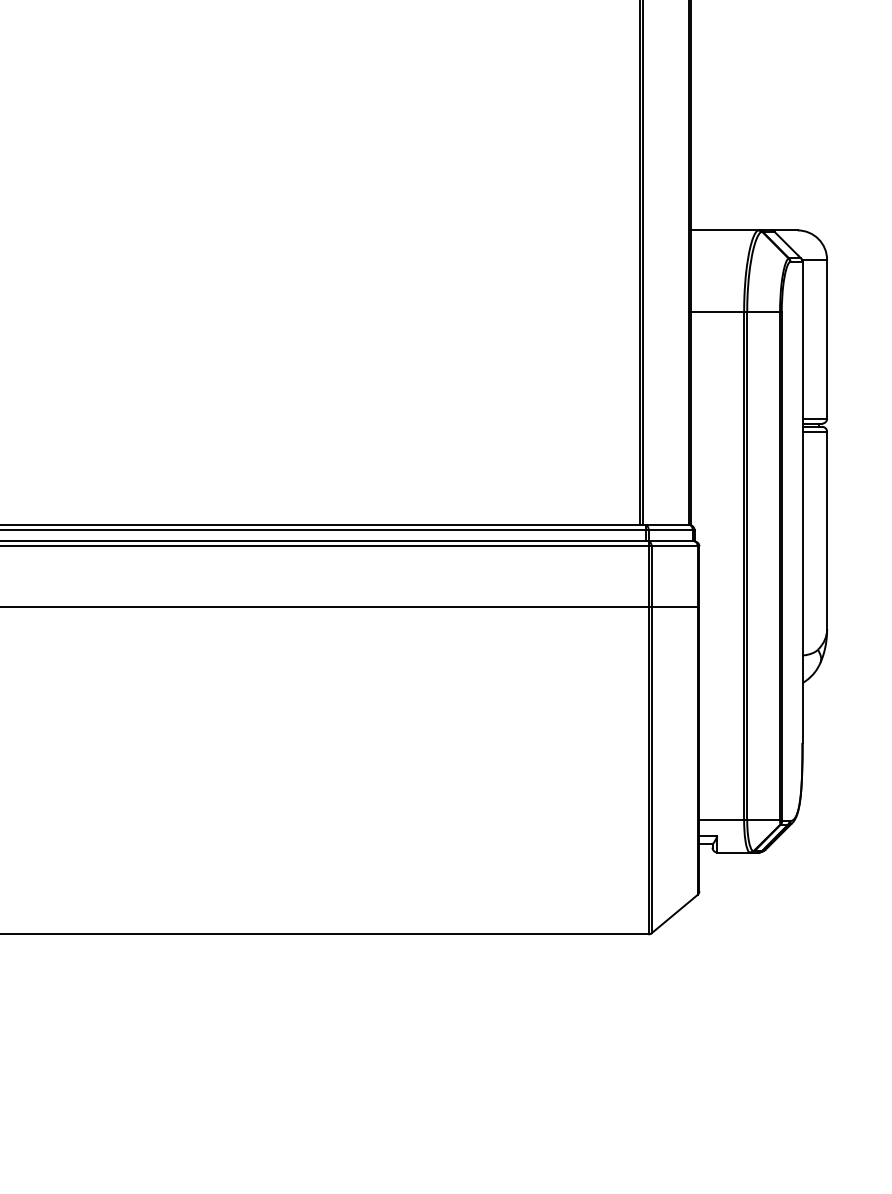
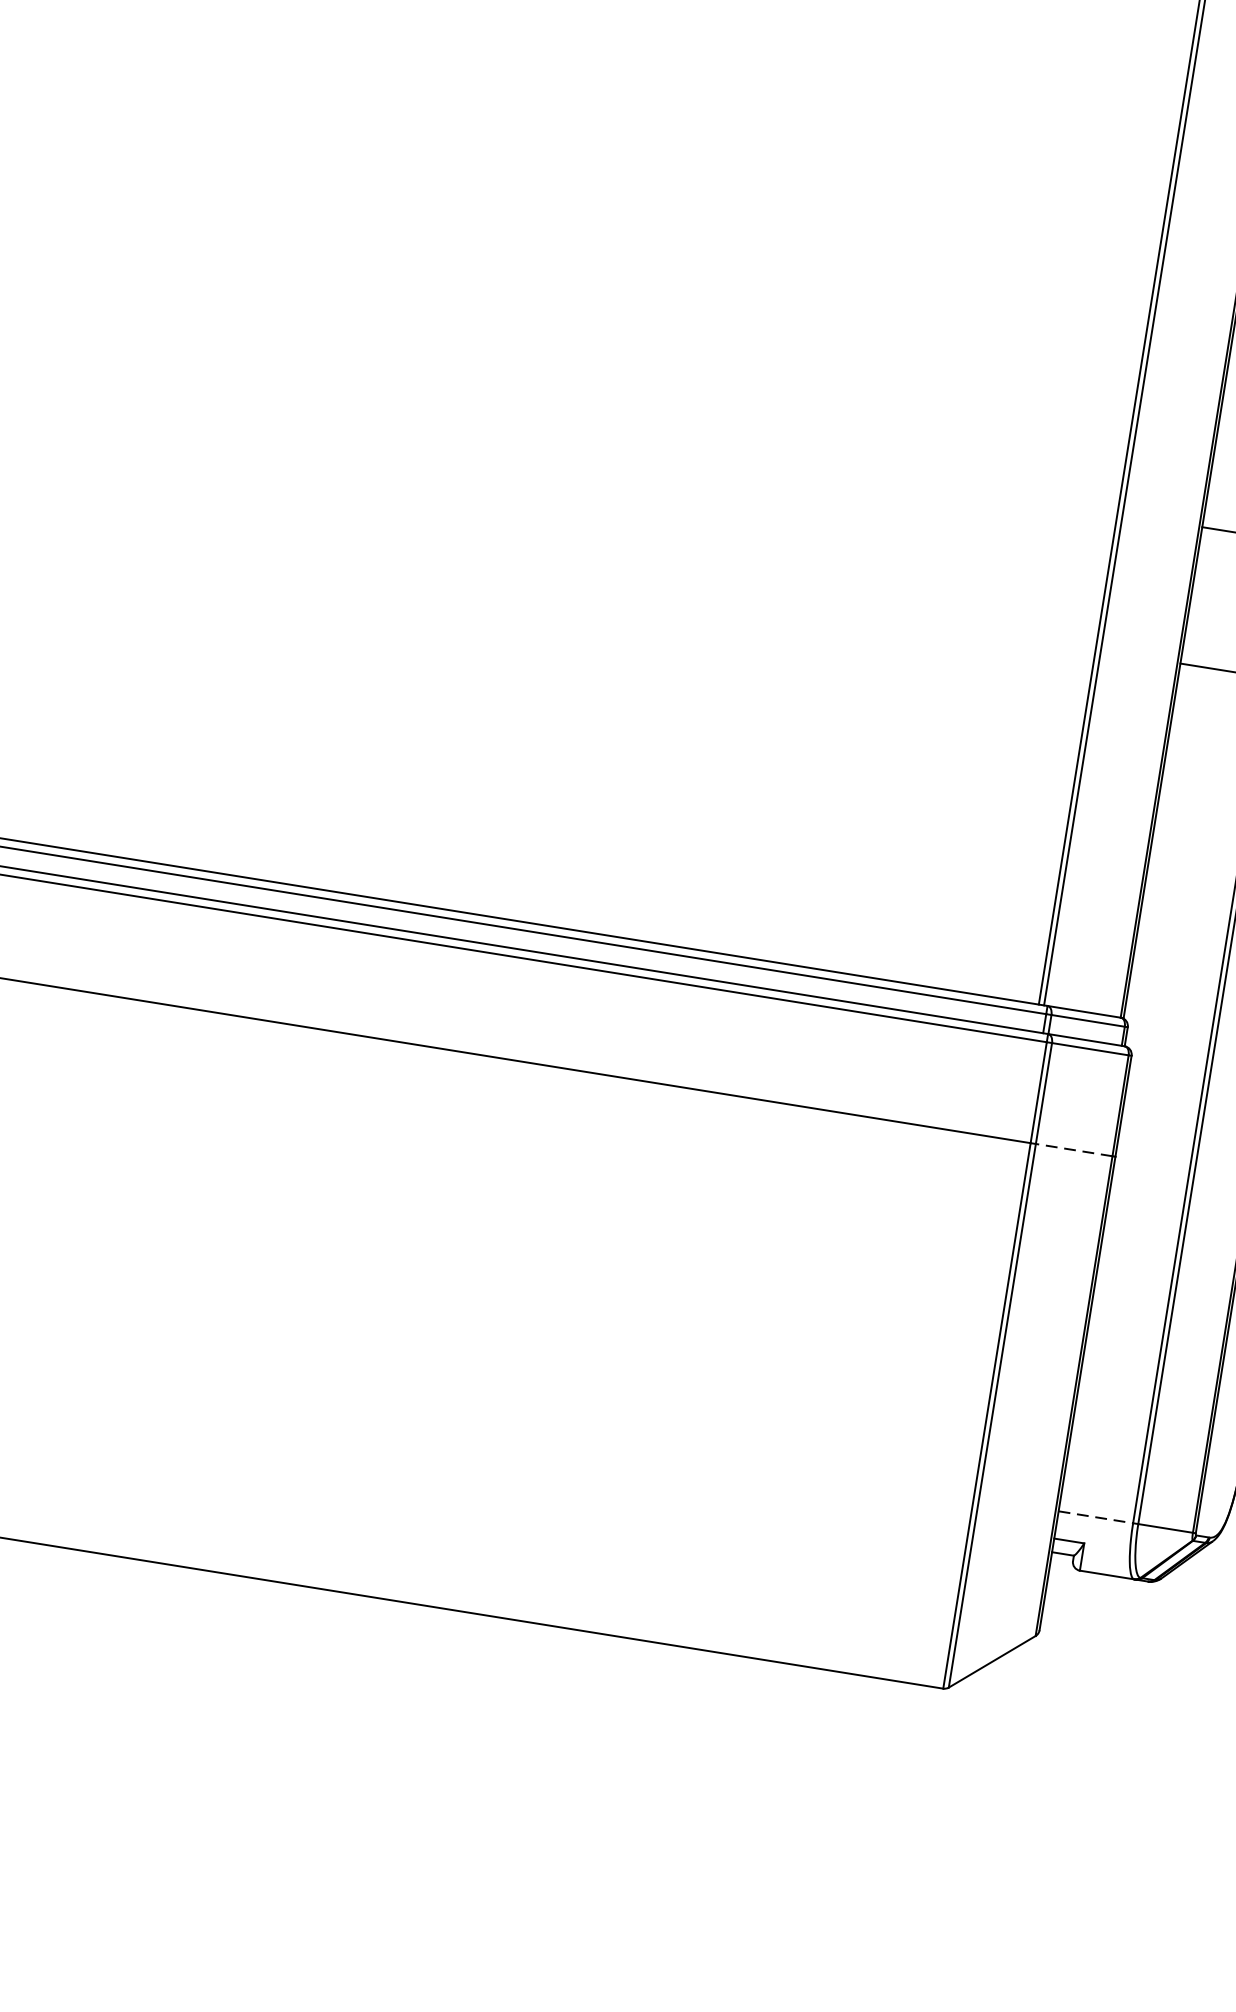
line: (674, 606) -> (1074, 1149), solid -> dashed
line: (722, 819) -> (1097, 1516), solid -> dashed

